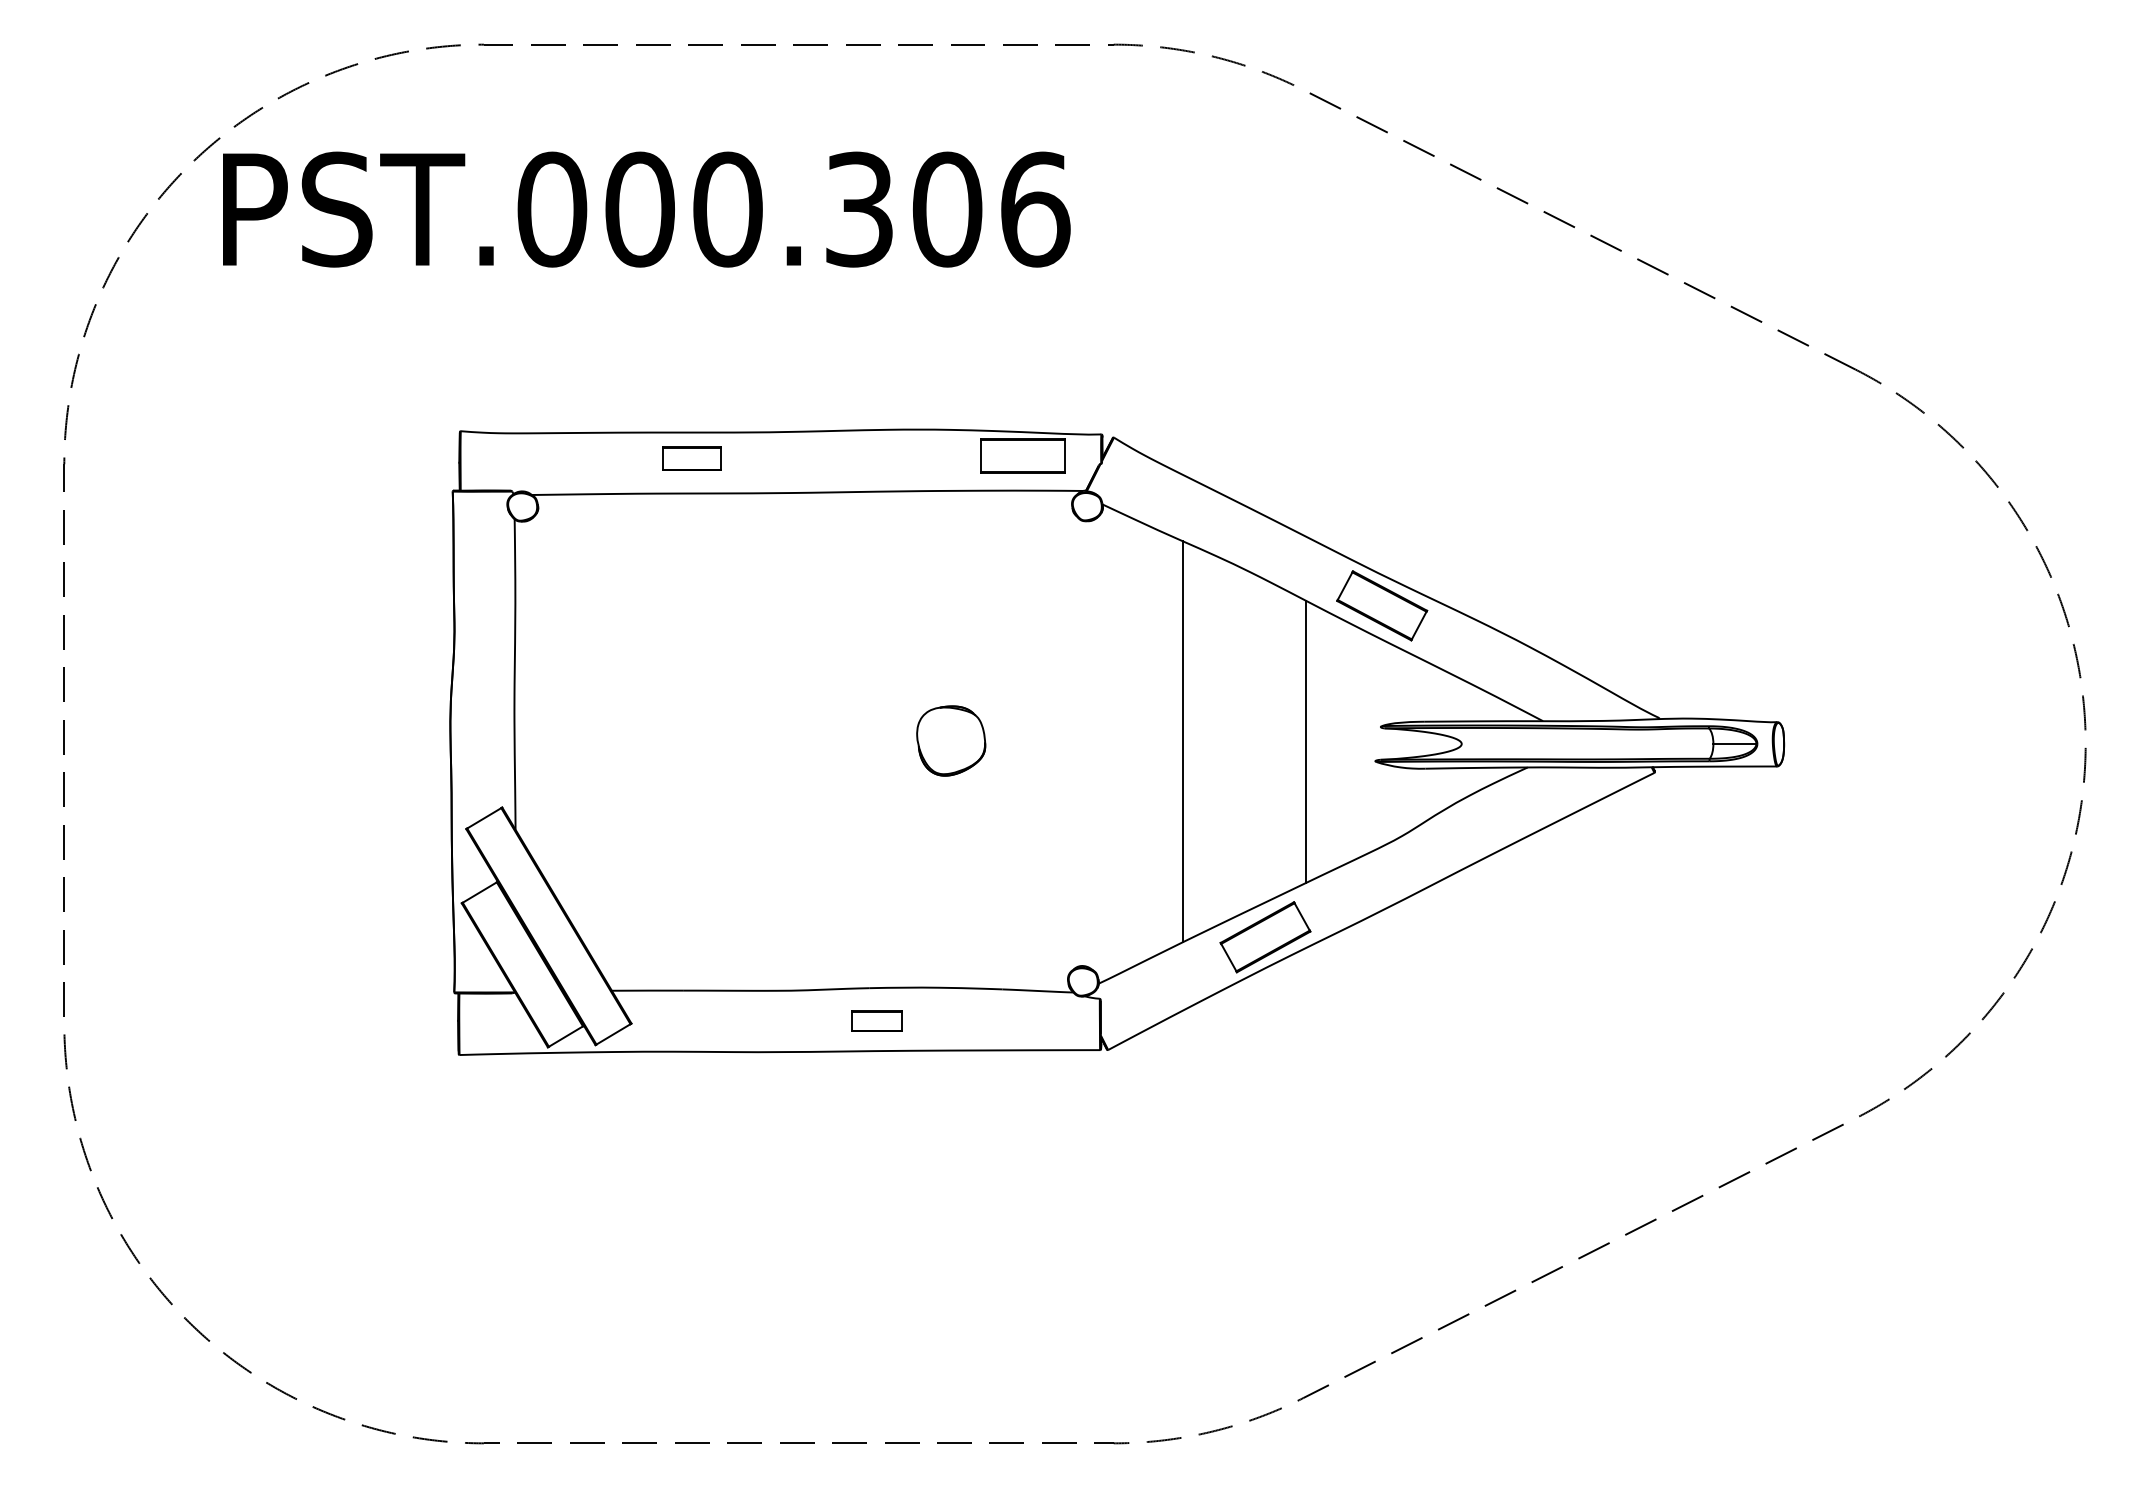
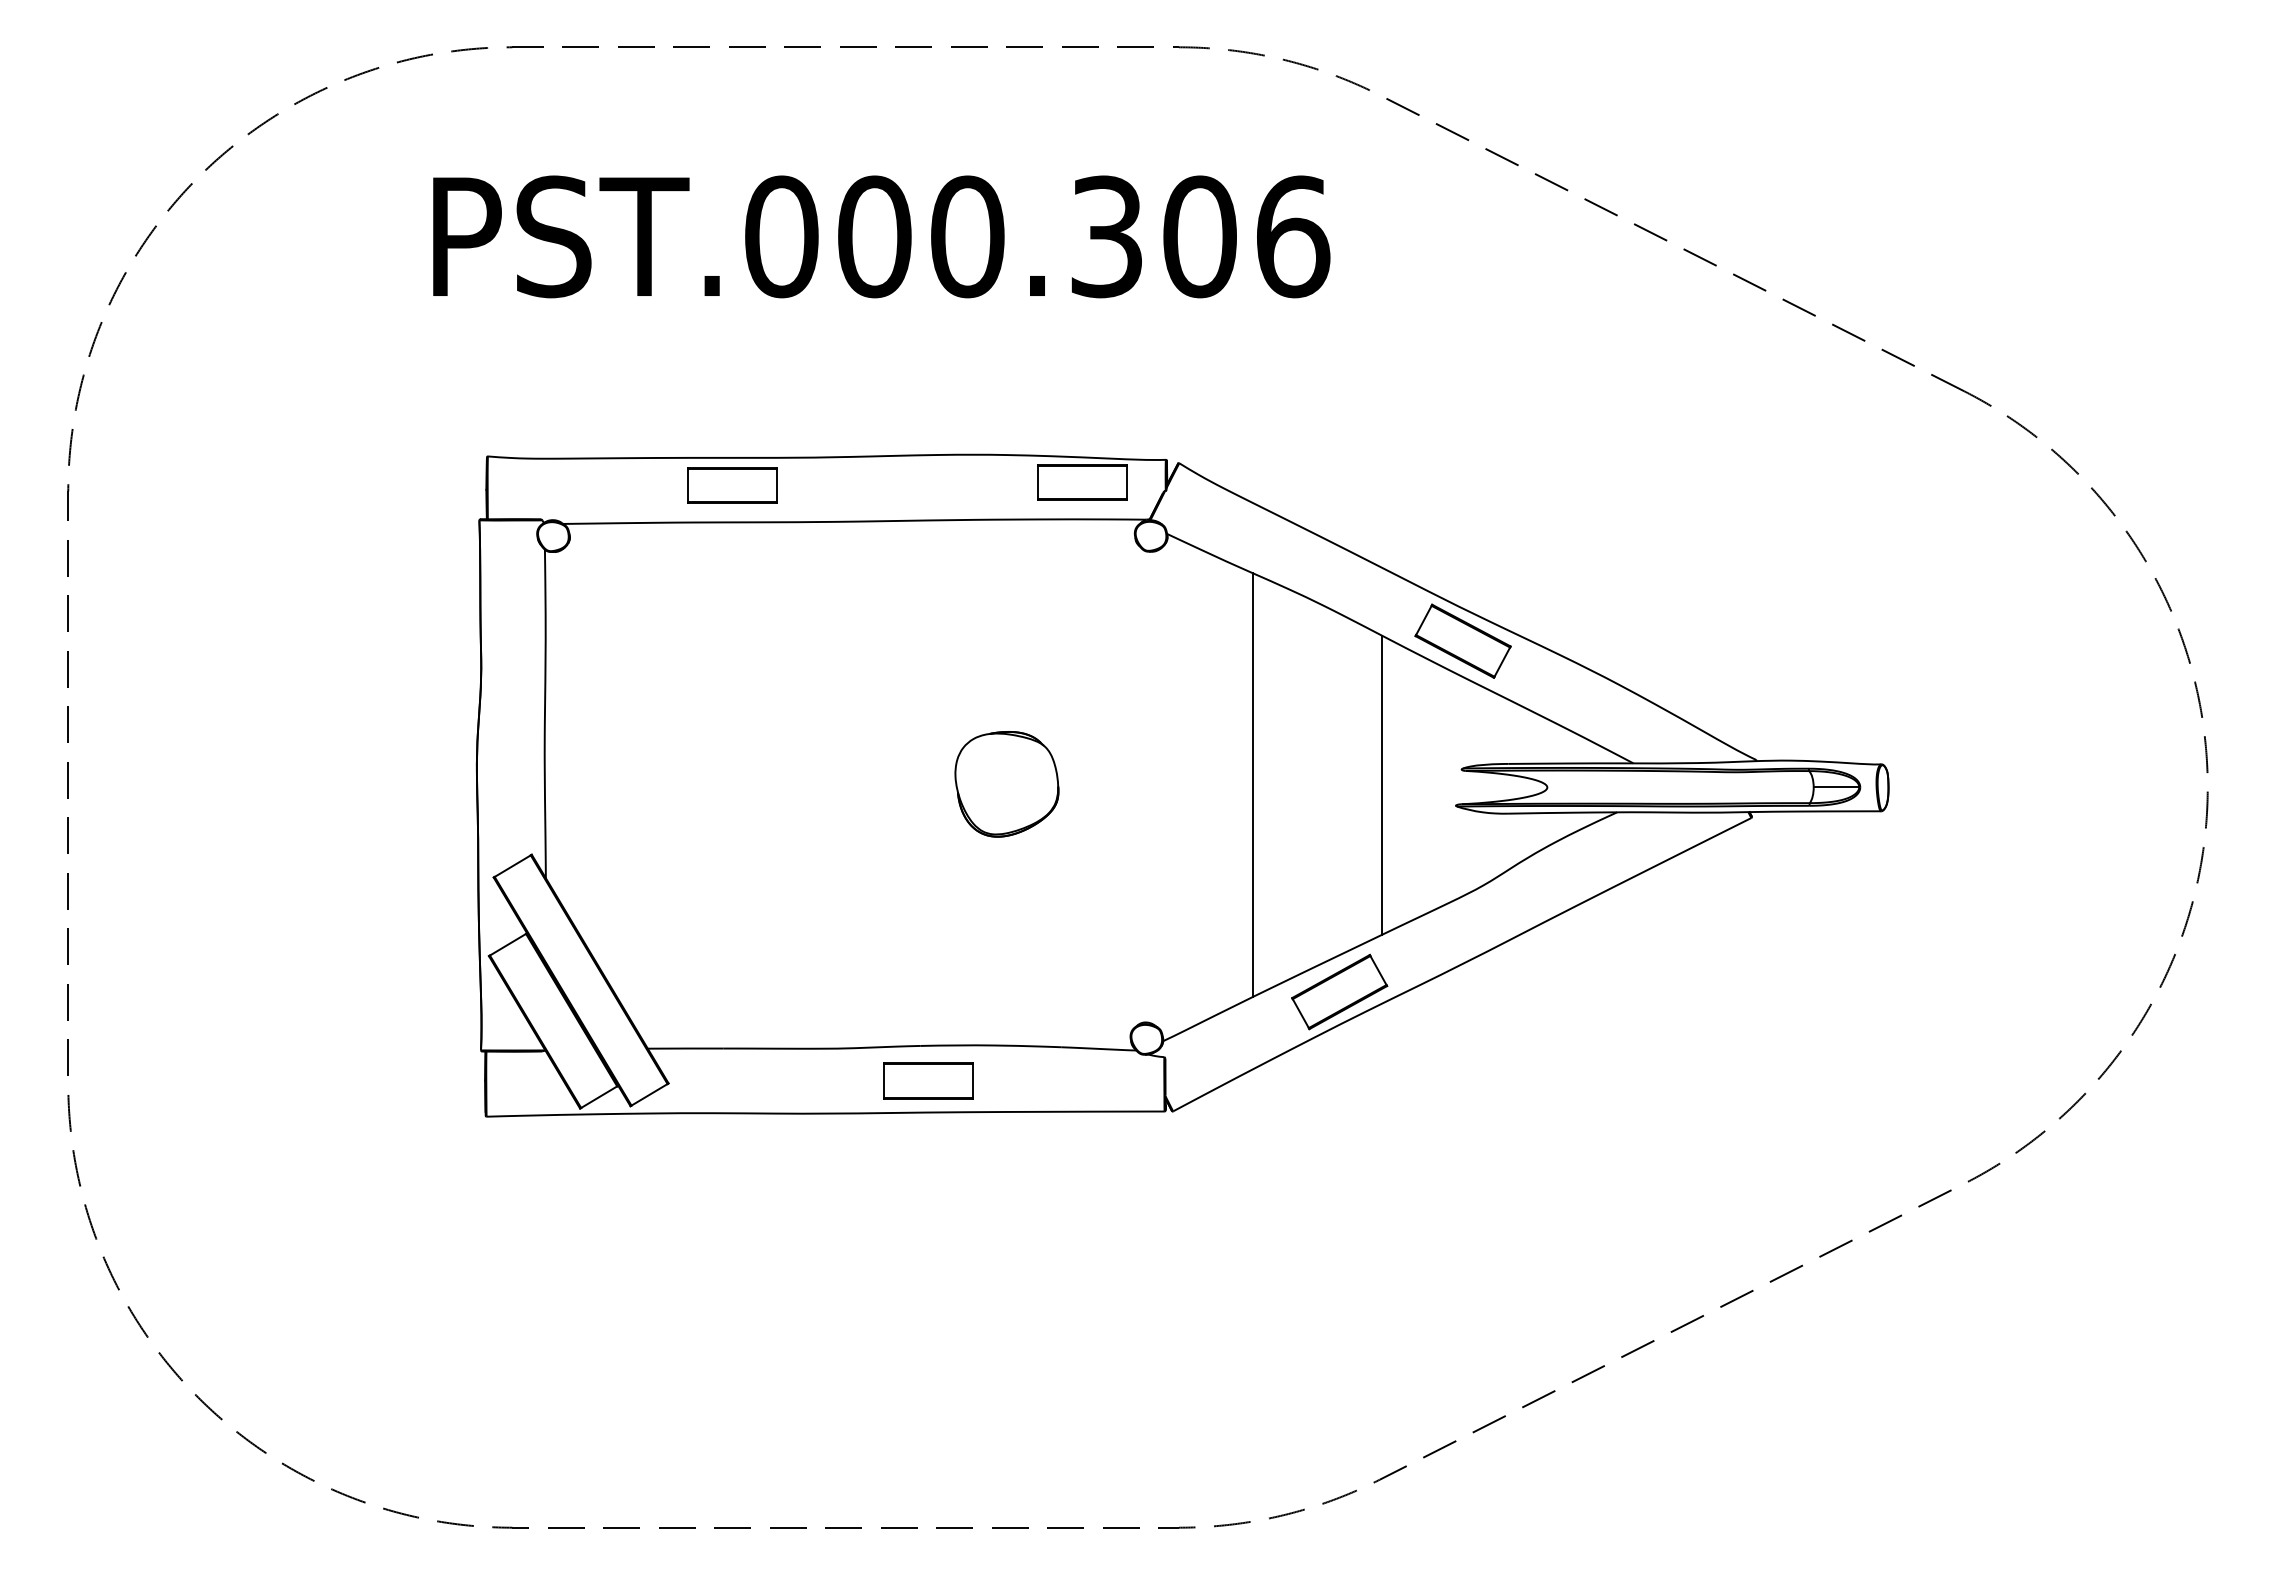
text: (646, 209) -> (881, 236), moved
part: (691, 458) -> (732, 485), size x1.43
part: (950, 741) -> (1006, 784), size x1.43
part: (877, 1020) -> (928, 1080), size x1.67

